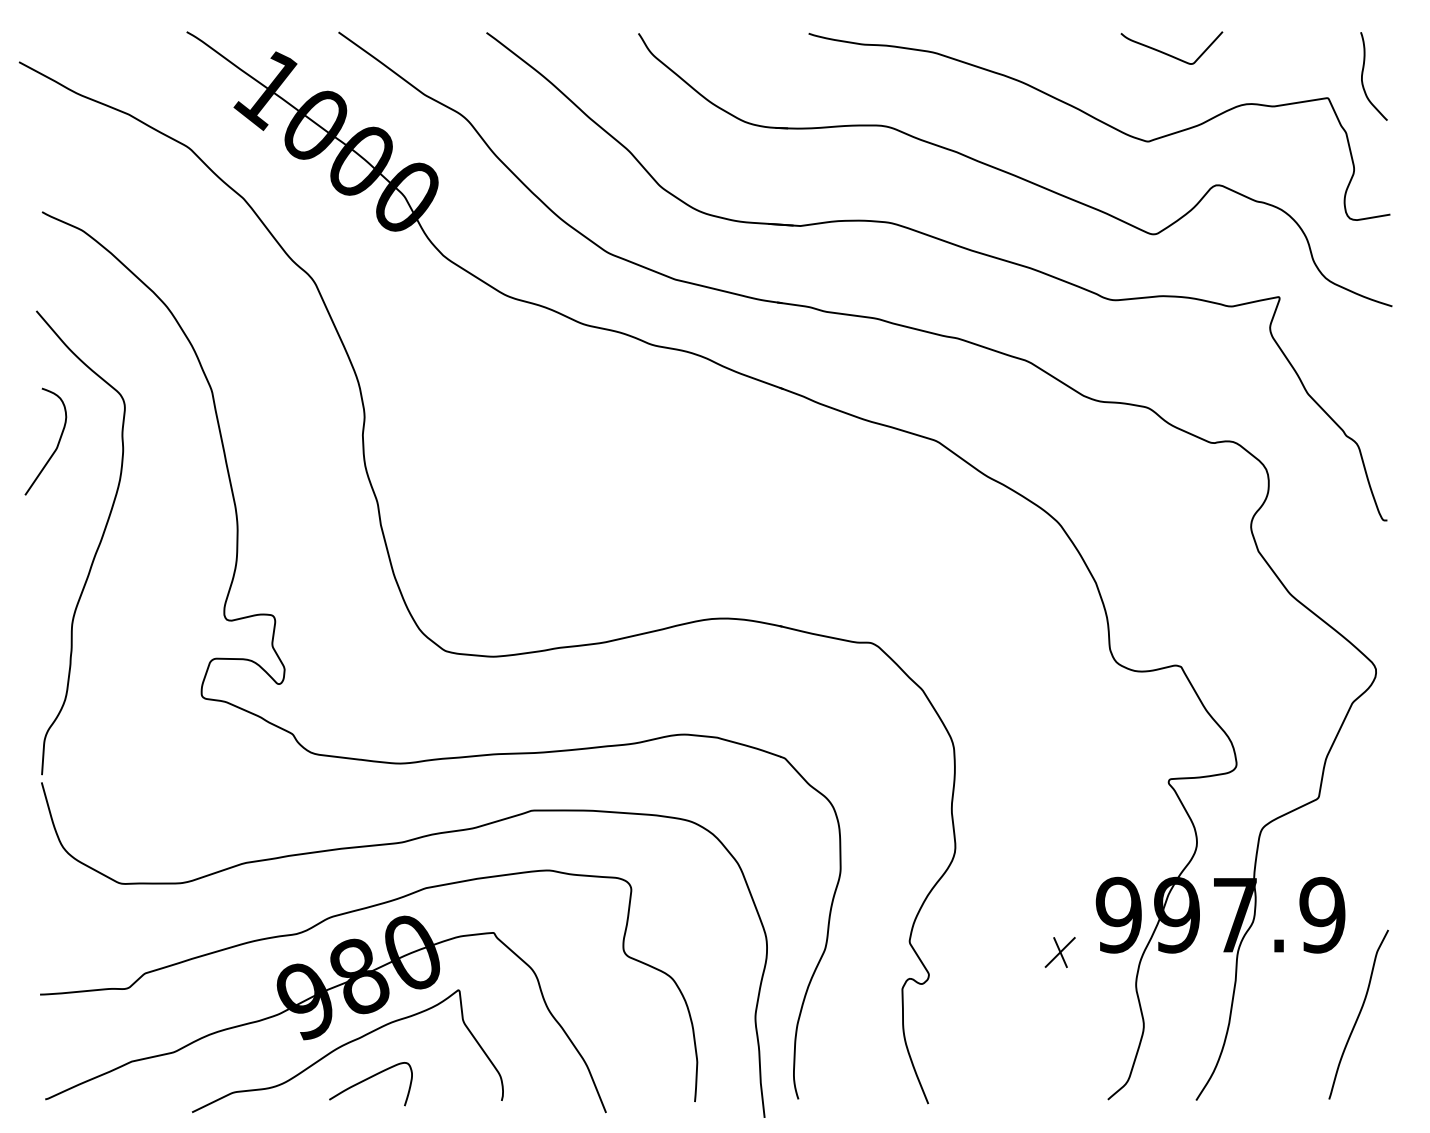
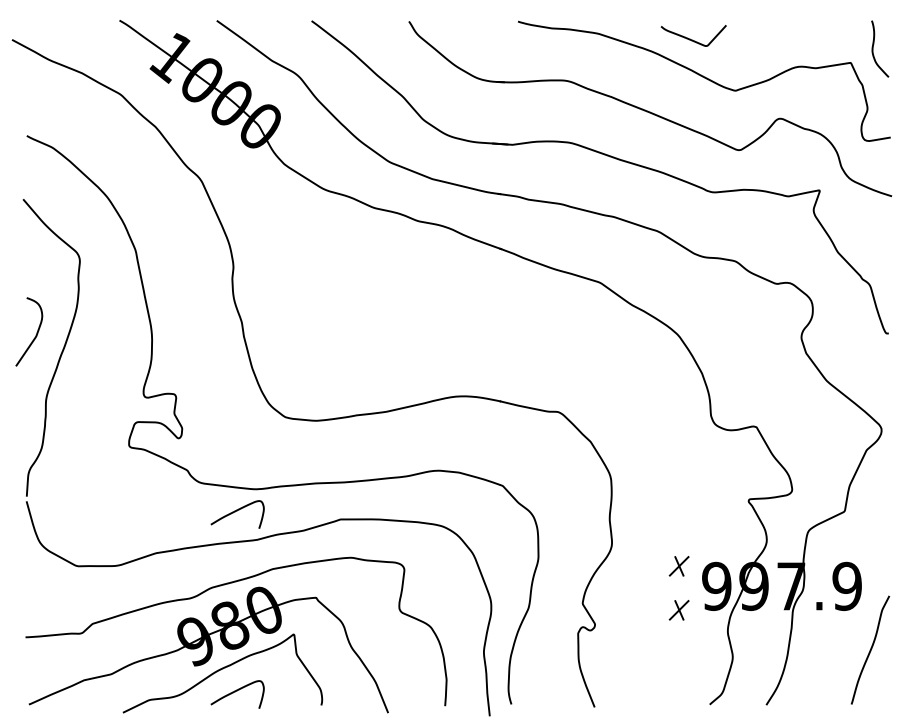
curve: (1169, 53) -> (692, 39), moved
curve: (57, 442) -> (36, 332), moved
curve: (367, 799) -> (235, 512), added
part: (1059, 884) -> (678, 566), added

